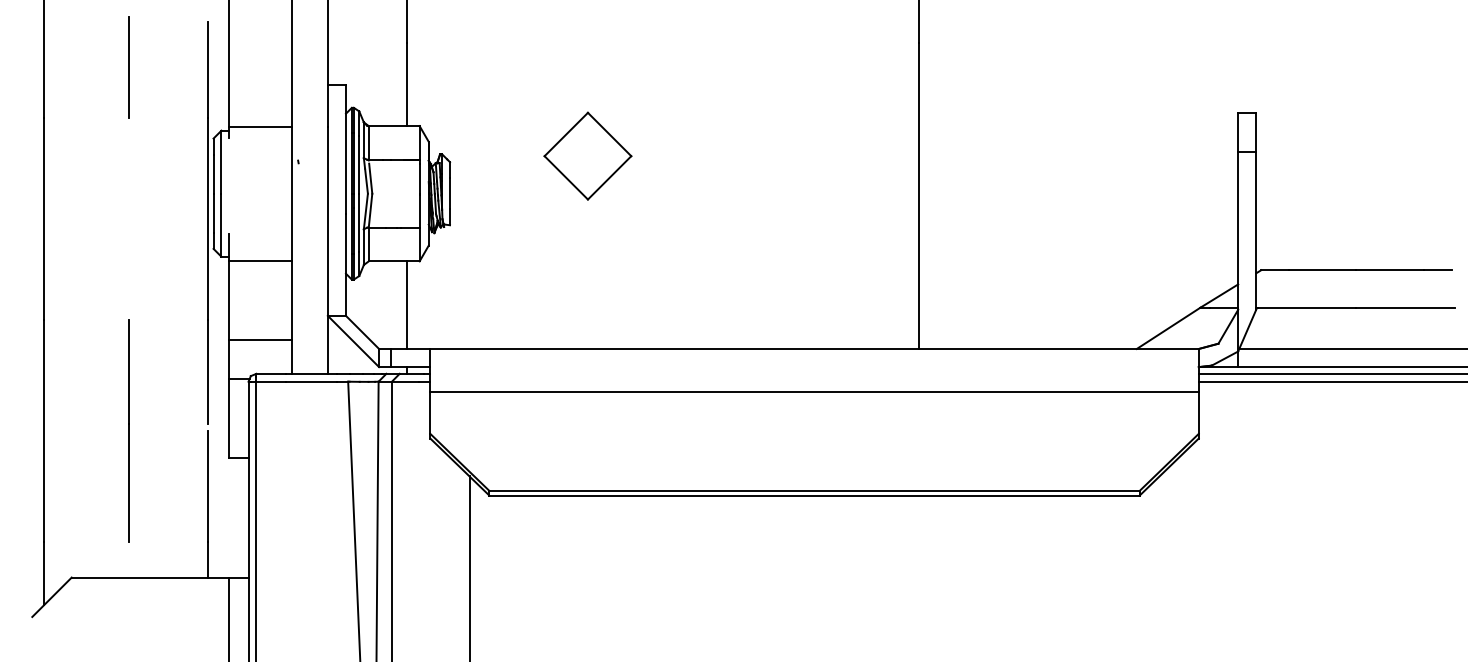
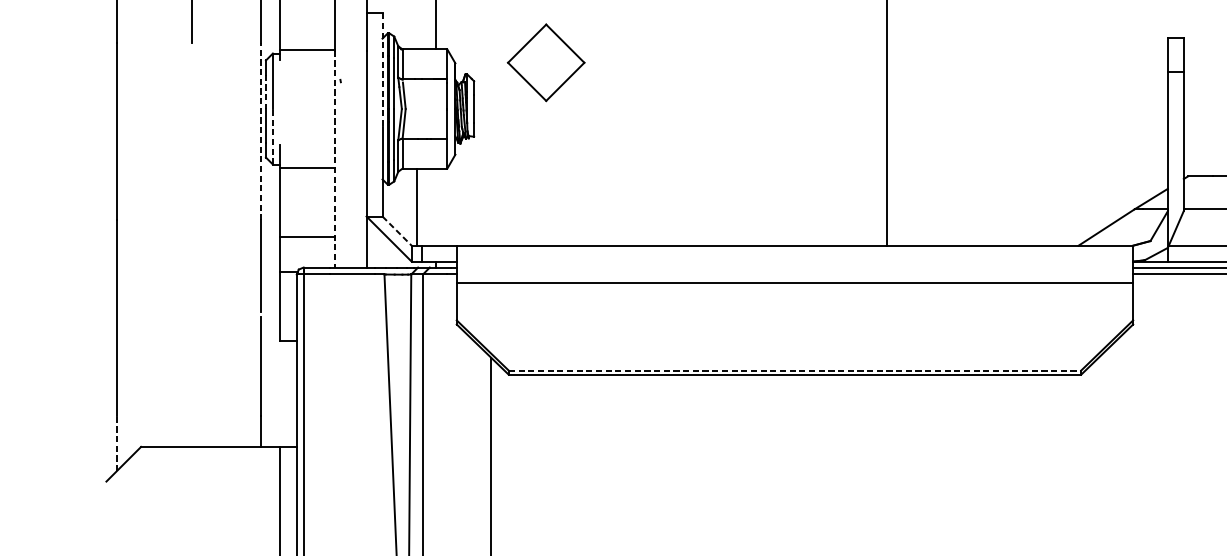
line: (345, 149) -> (382, 70), solid -> dashed
part: (587, 155) -> (545, 62), moved
line: (213, 174) -> (265, 92), solid -> dashed
line: (207, 219) -> (260, 131), solid -> dashed
line: (221, 225) -> (272, 136), solid -> dashed
line: (292, 251) -> (335, 159), solid -> dashed
line: (406, 305) -> (417, 207), moved
line: (362, 332) -> (397, 231), solid -> dashed
line: (128, 430) -> (191, 317), removed
line: (815, 490) -> (795, 370), solid -> dashed
line: (44, 573) -> (117, 443), solid -> dashed

